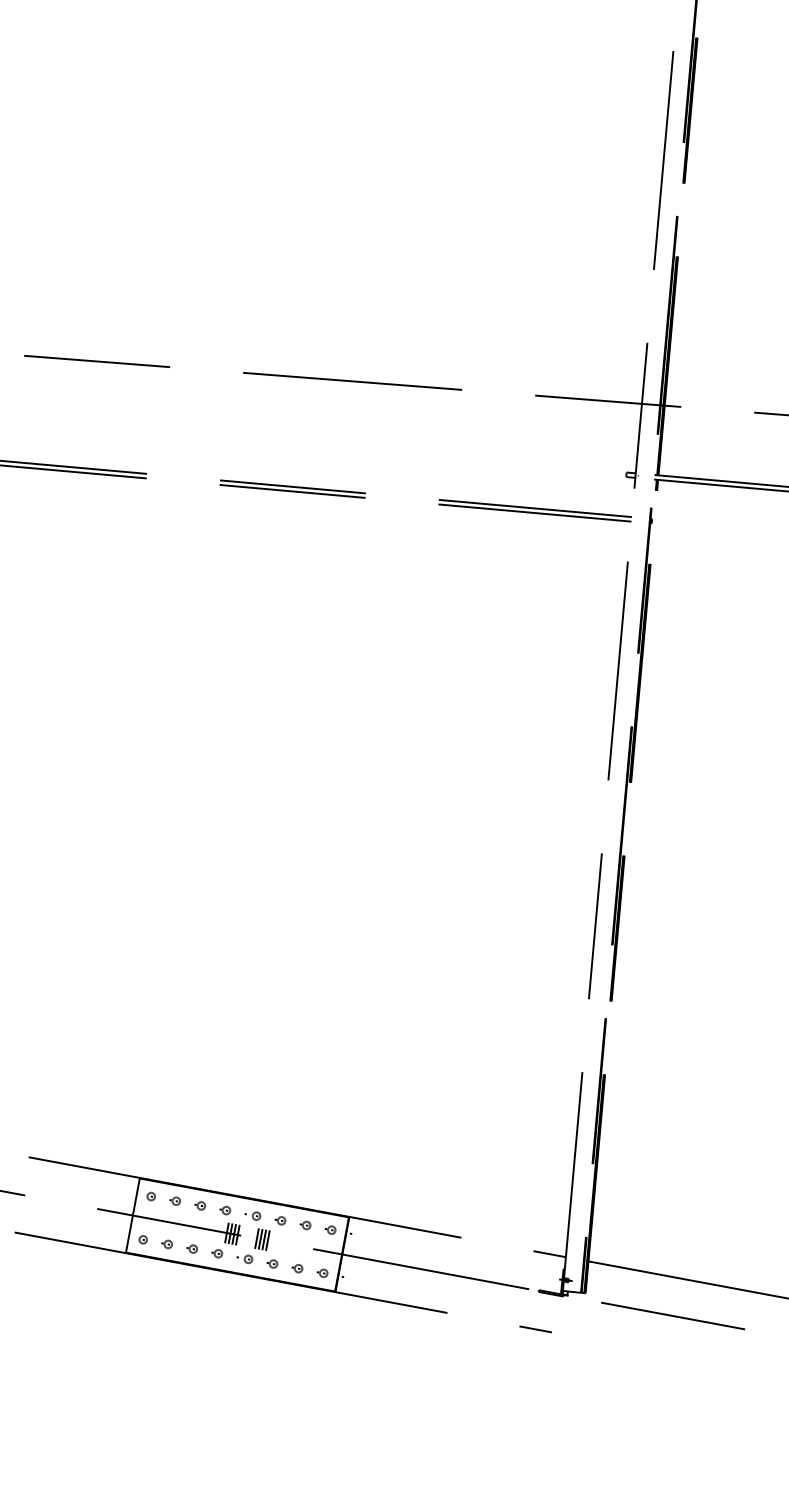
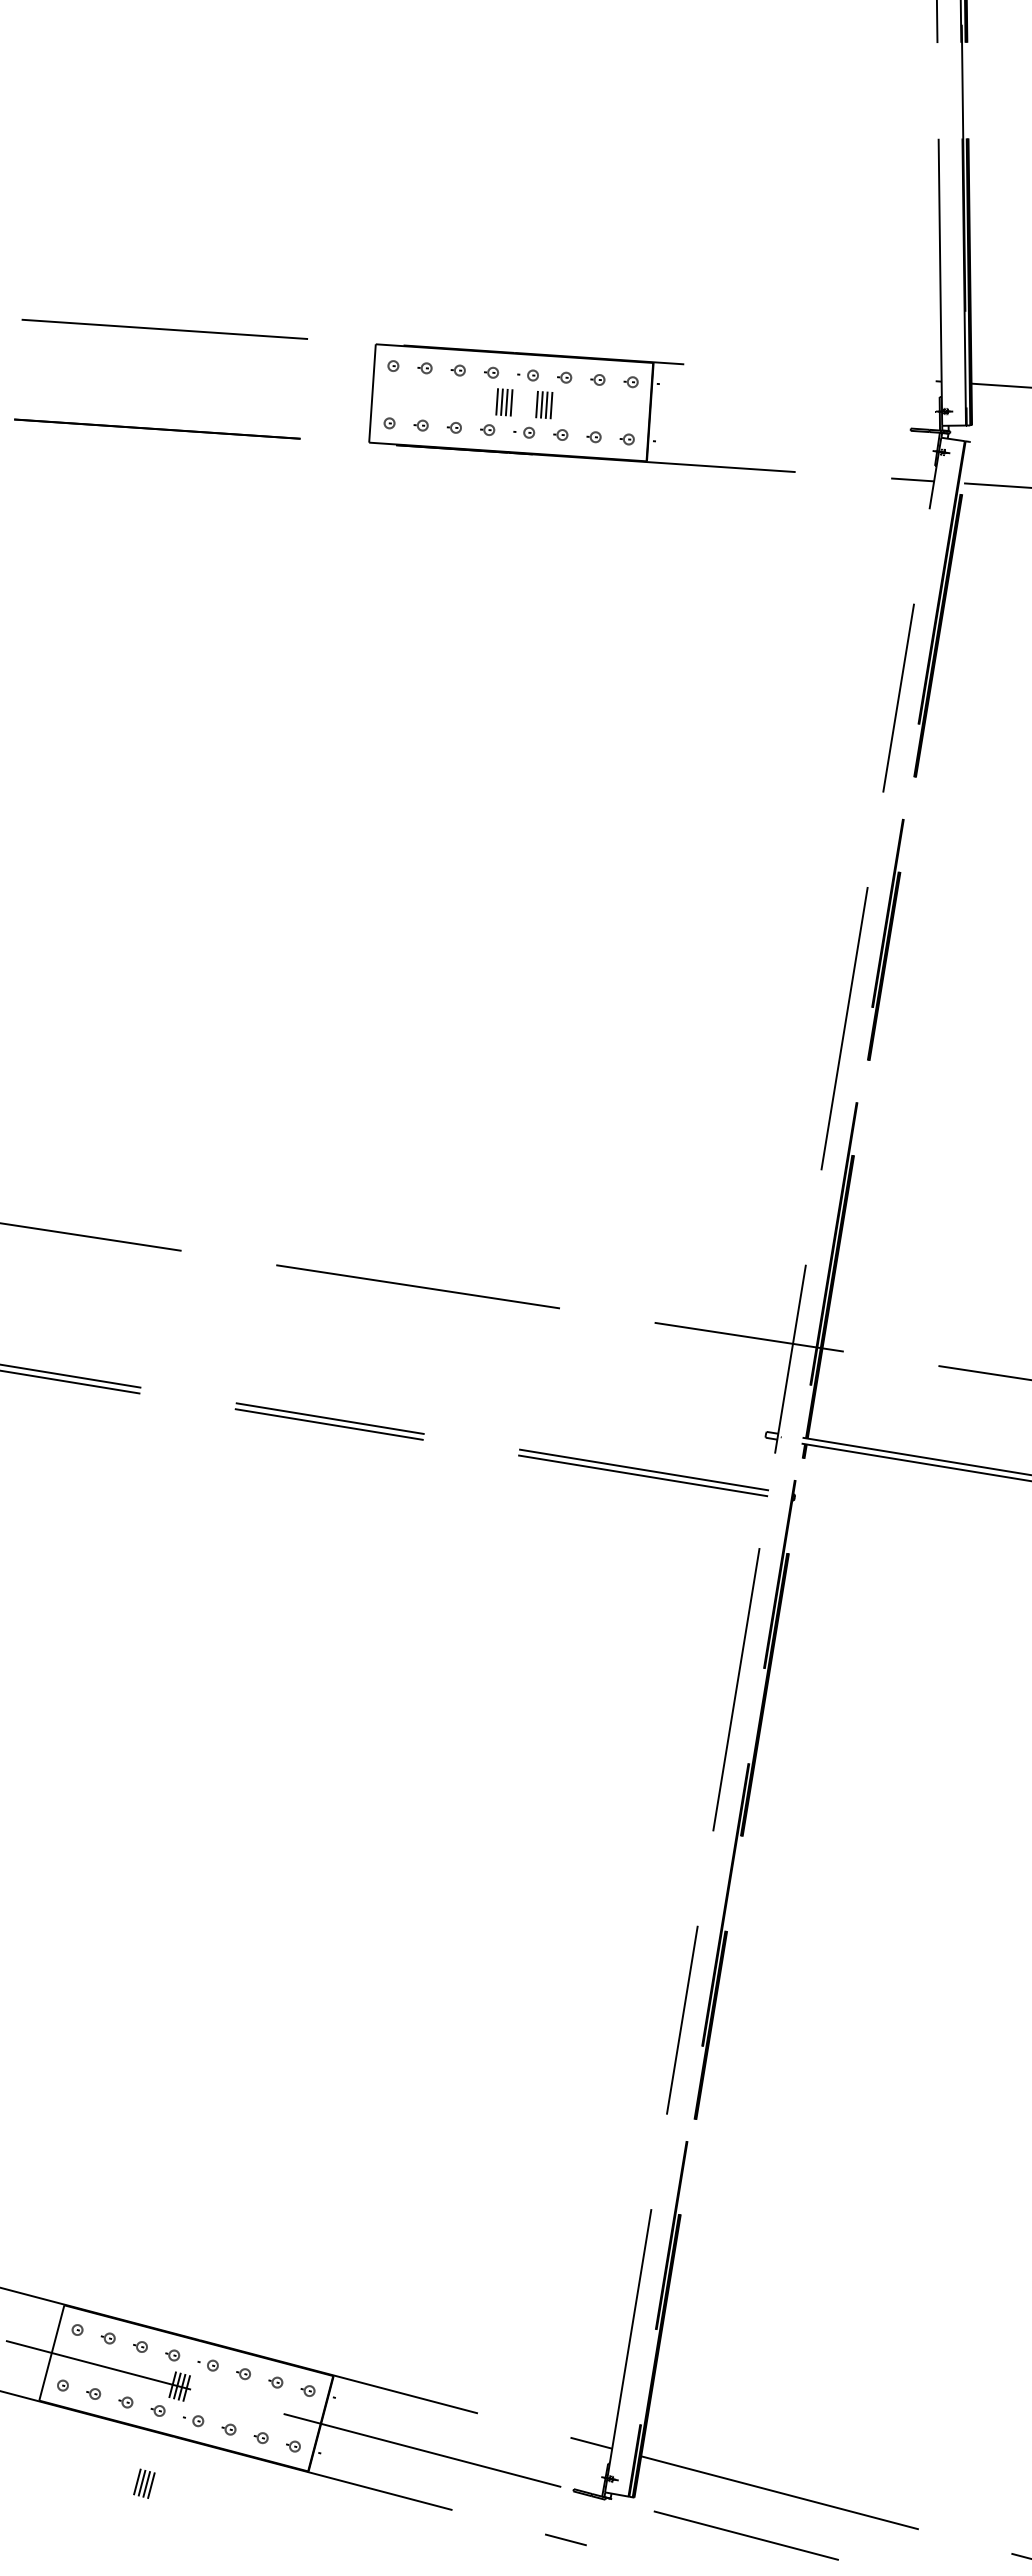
part: (262, 1239) -> (144, 2483), moved

